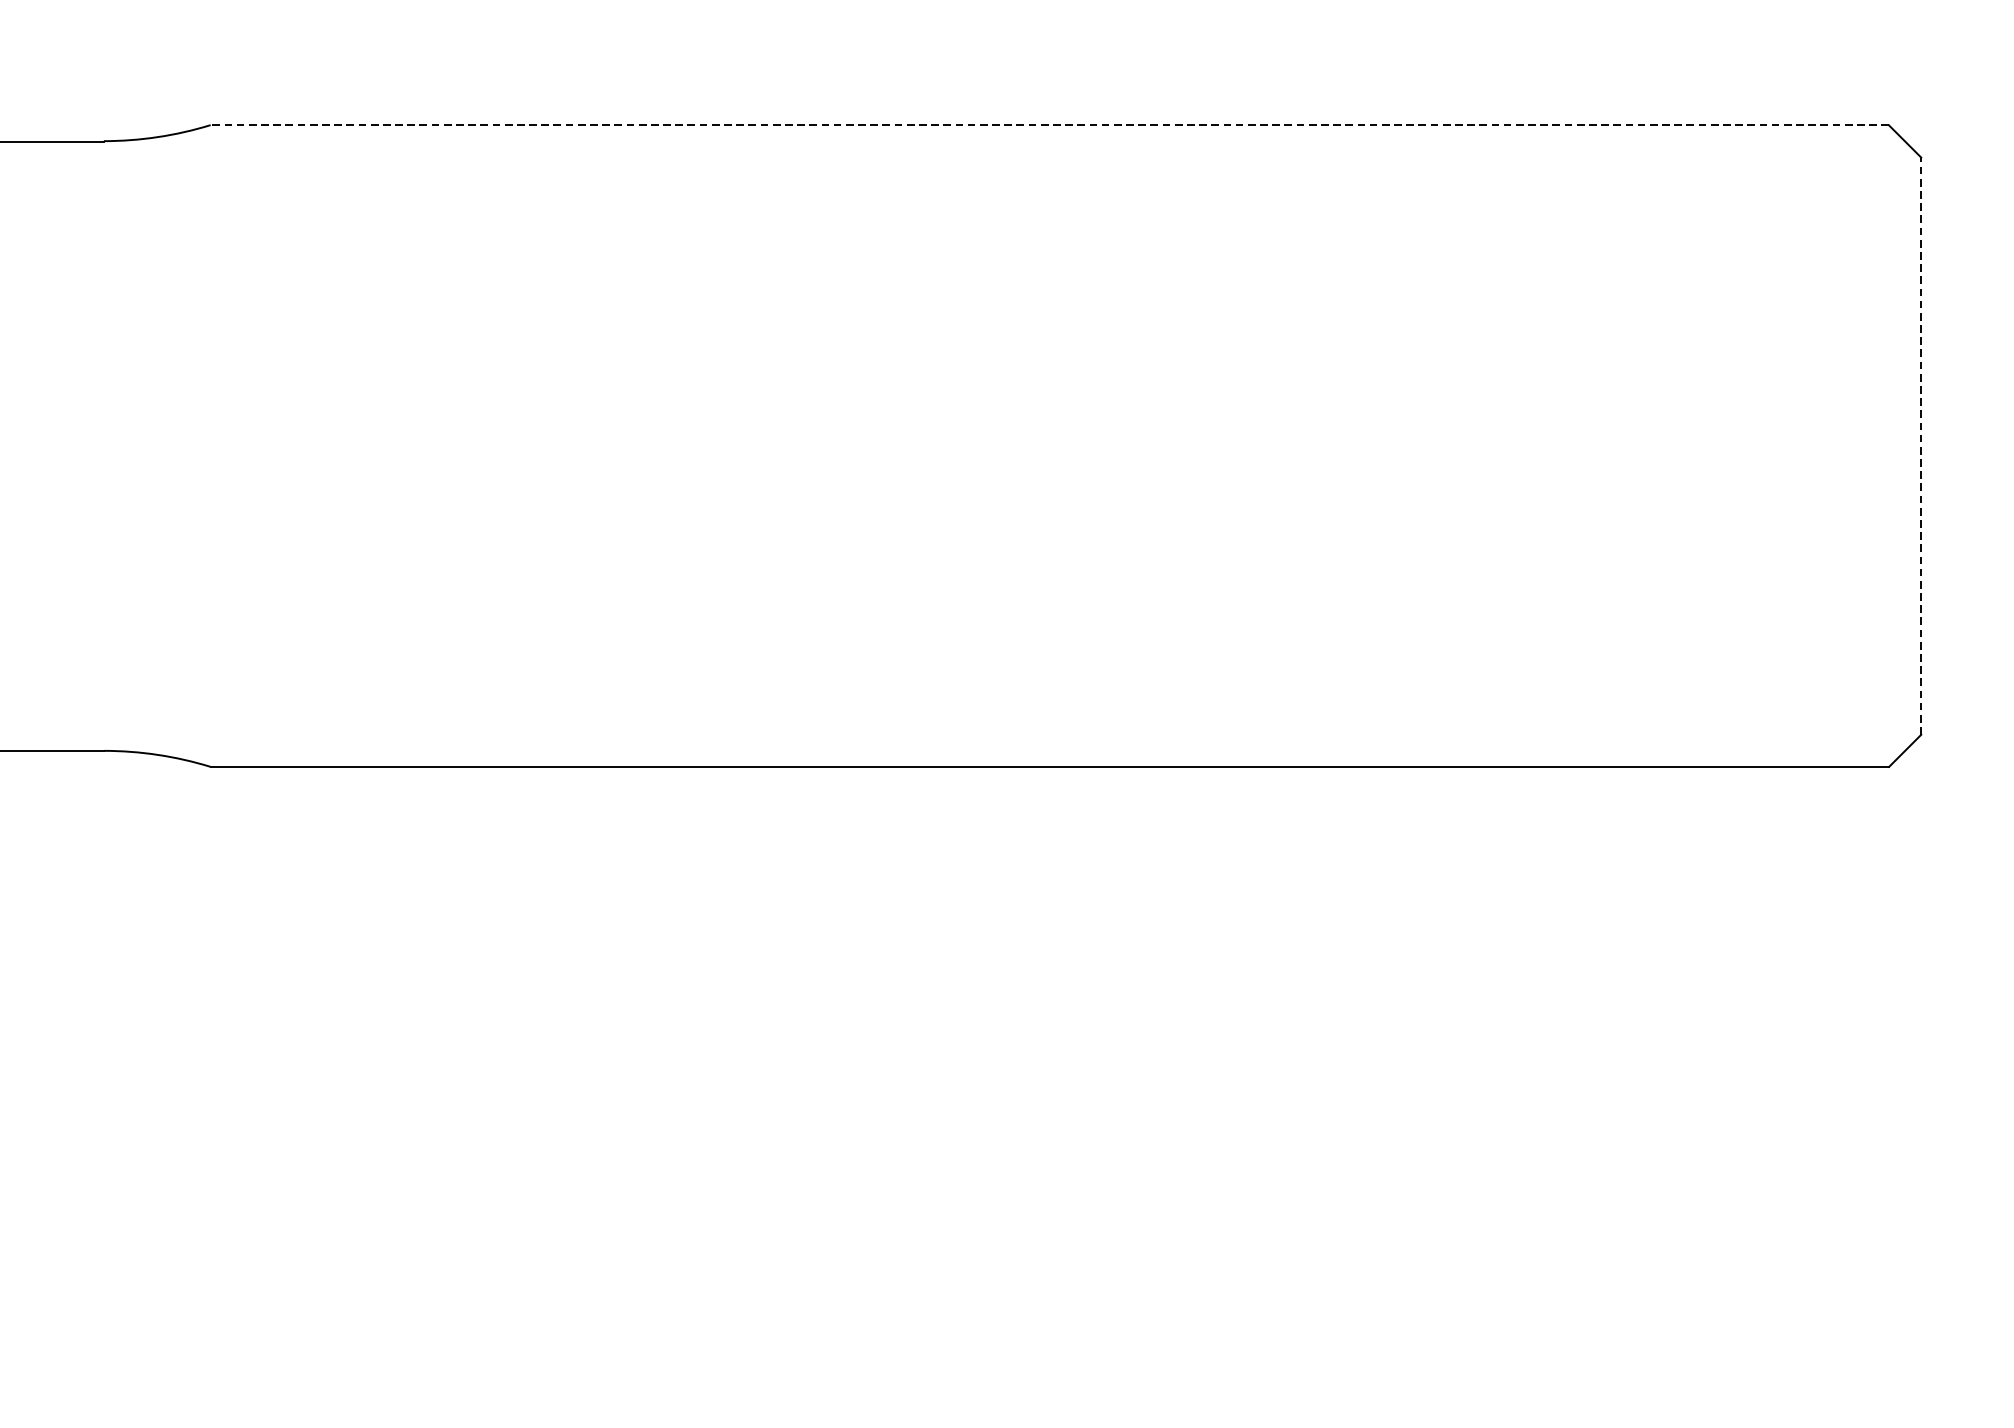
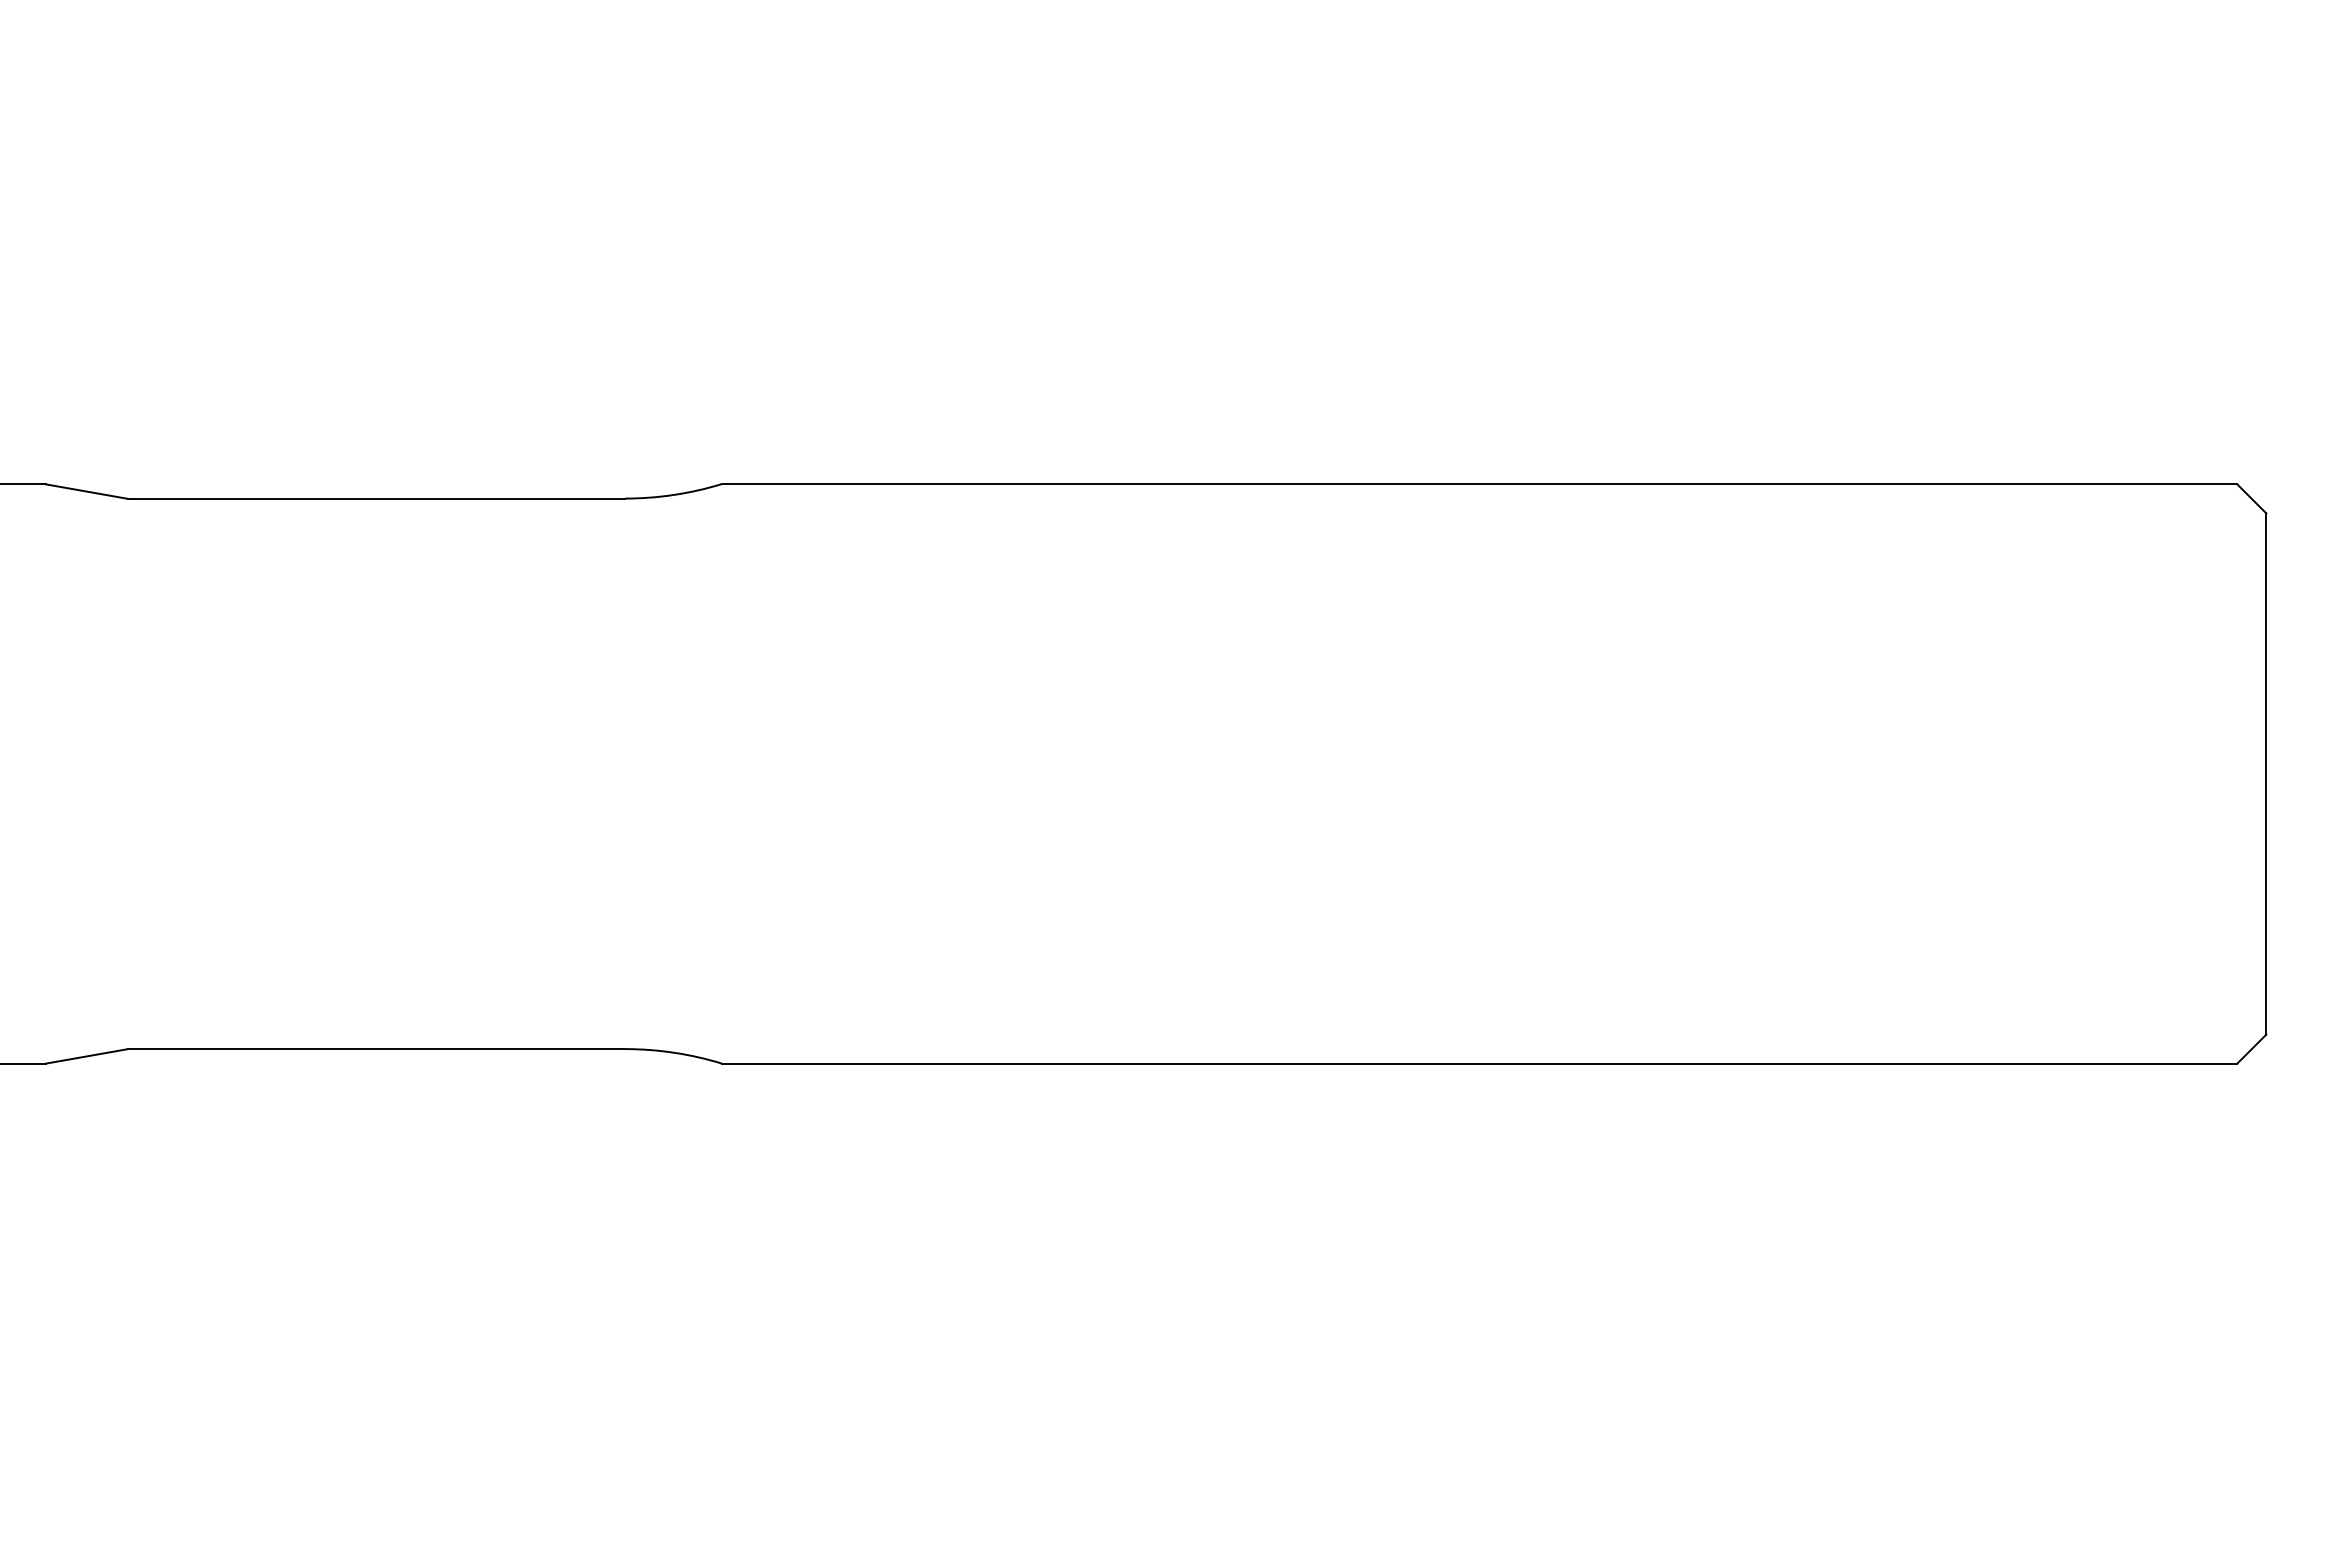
line: (1049, 125) -> (1479, 484), dashed -> solid
line: (1921, 446) -> (2266, 774), dashed -> solid

